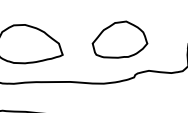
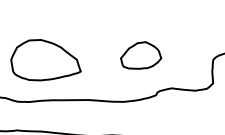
part: (119, 39) -> (140, 55), size x0.7

